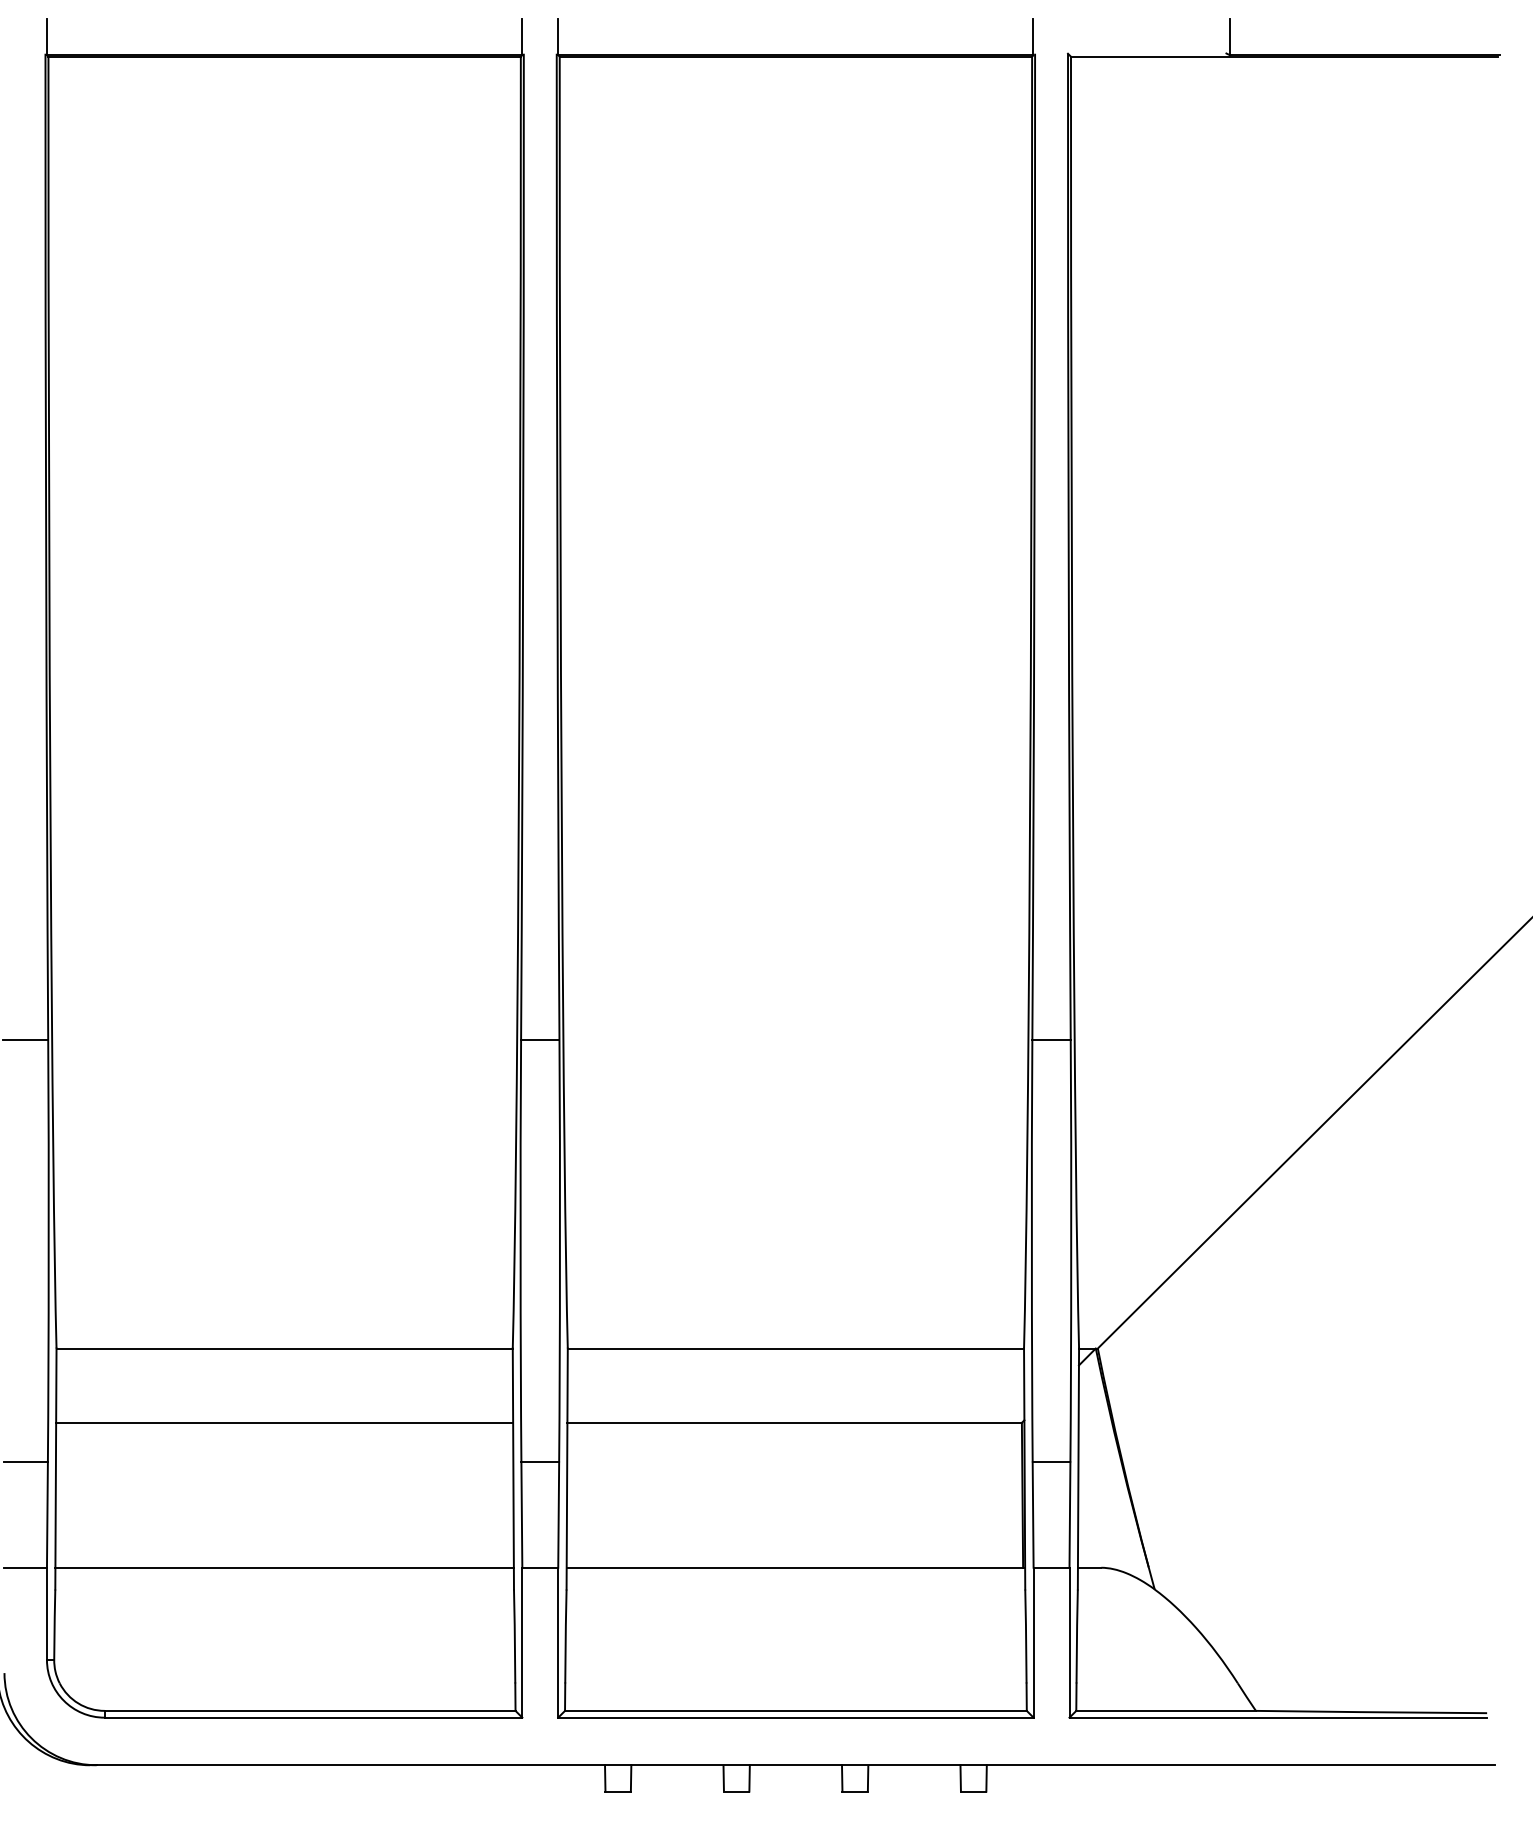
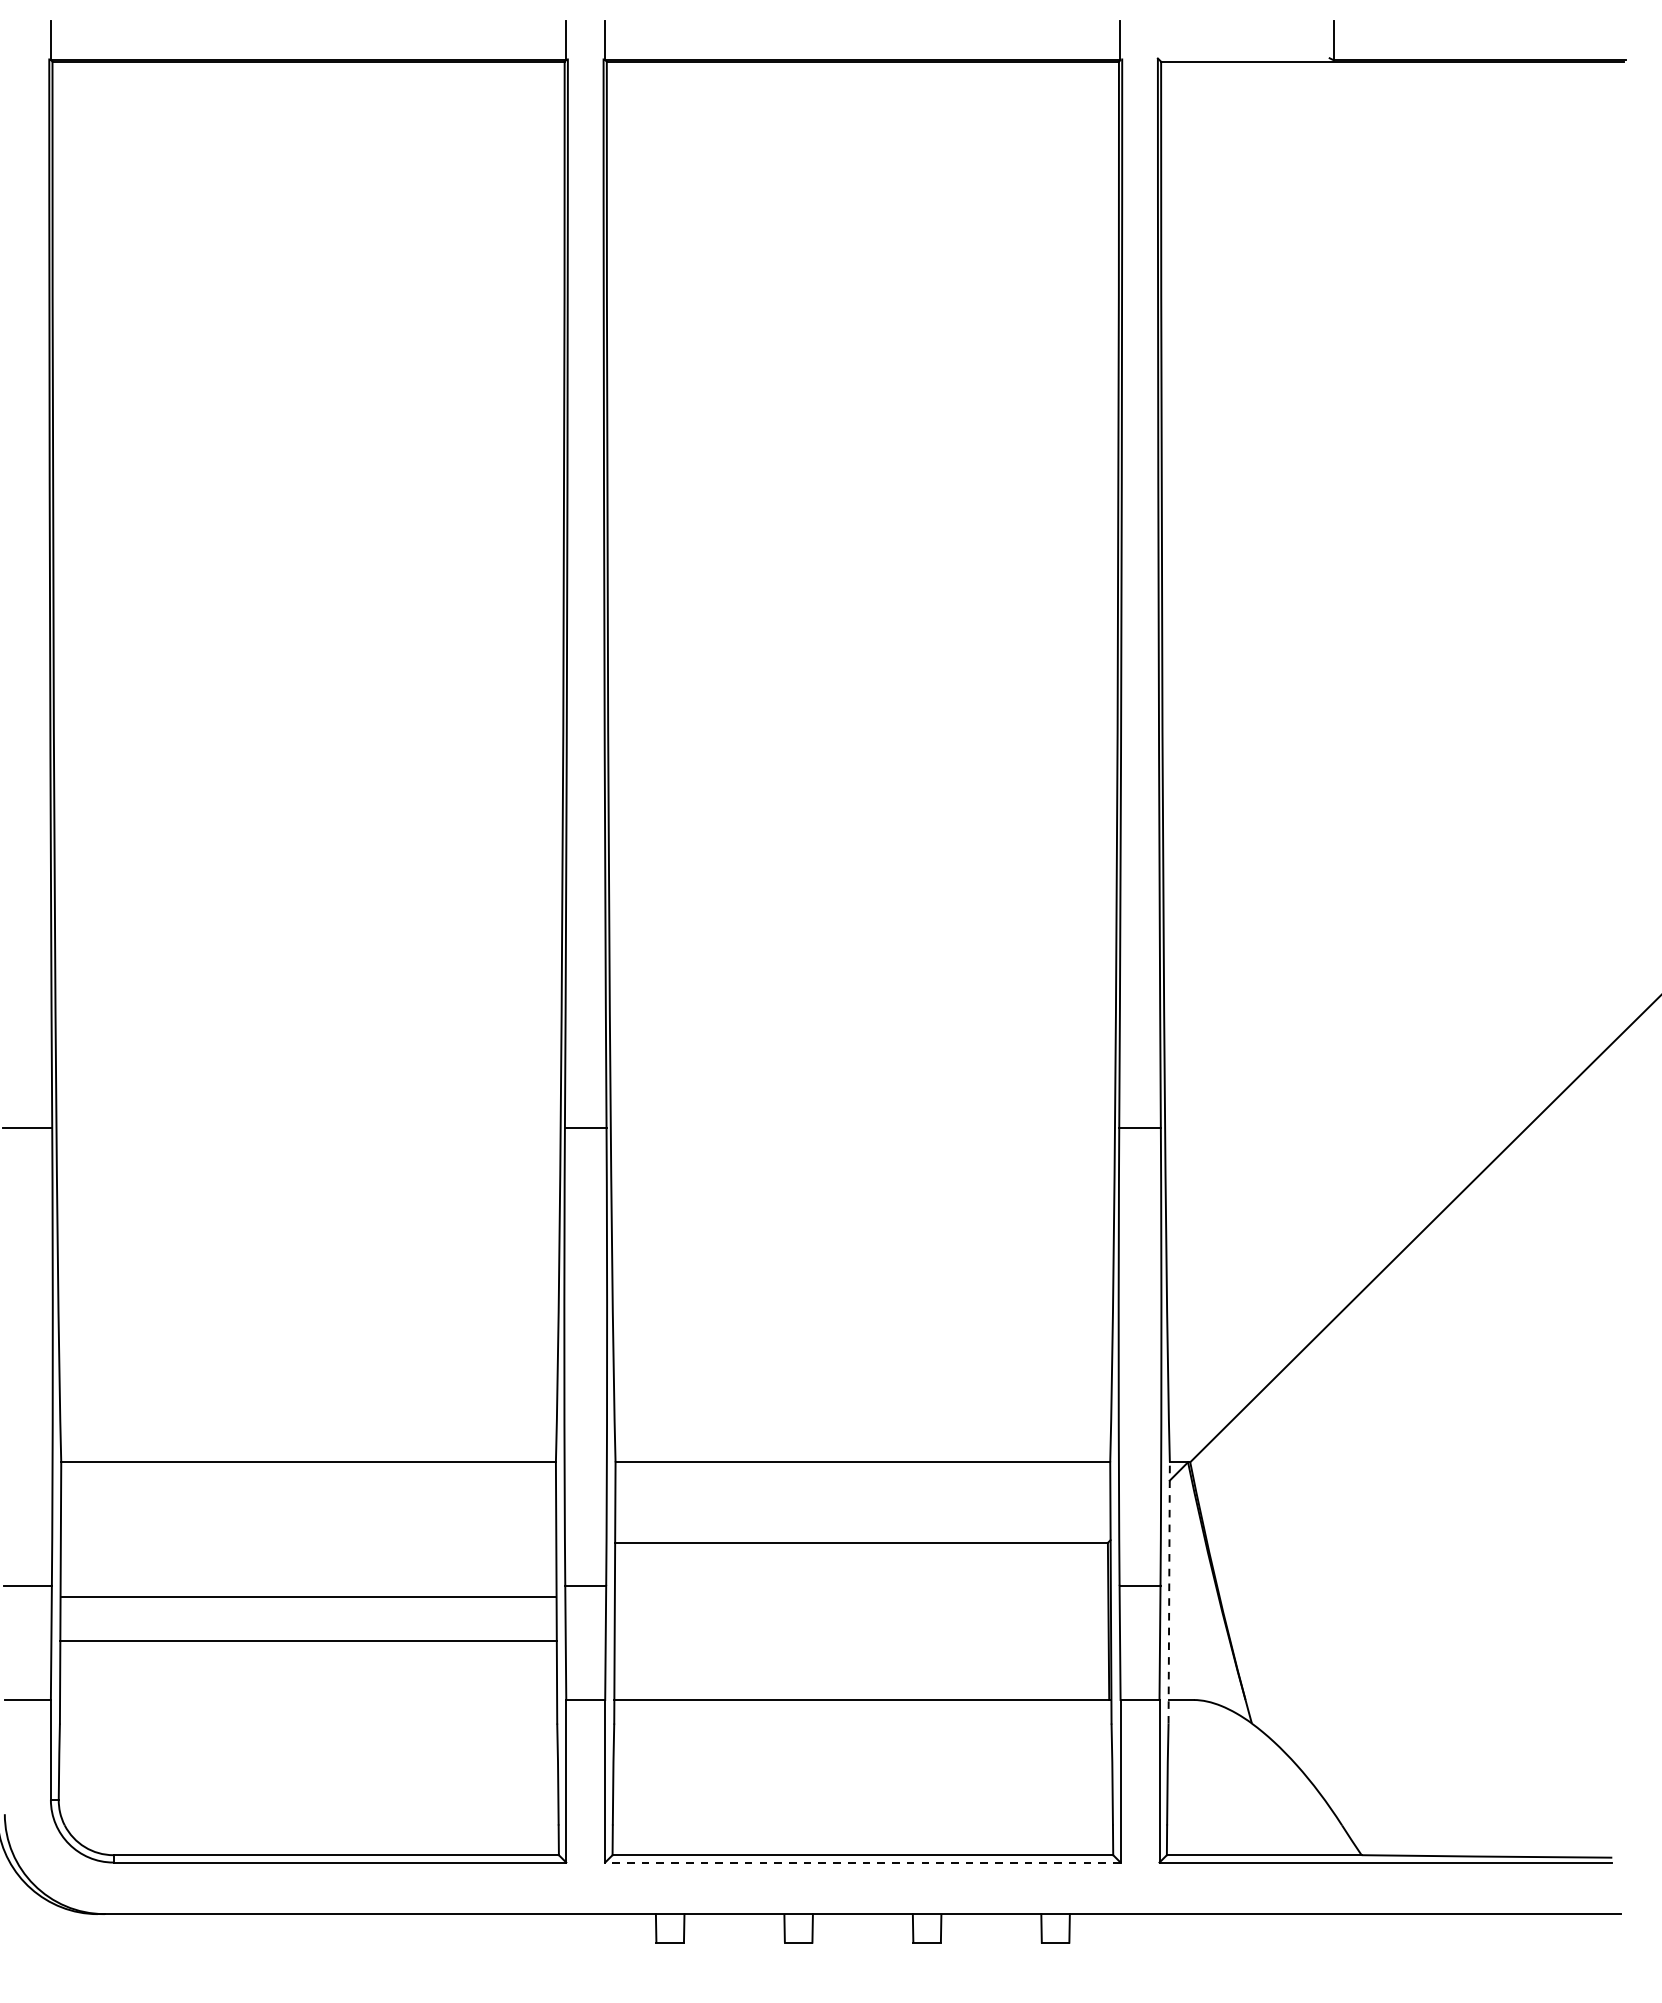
line: (284, 1422) -> (308, 1596), moved
line: (1078, 1469) -> (1169, 1593), solid -> dashed
line: (284, 1567) -> (308, 1641), moved
line: (795, 1717) -> (862, 1862), solid -> dashed

